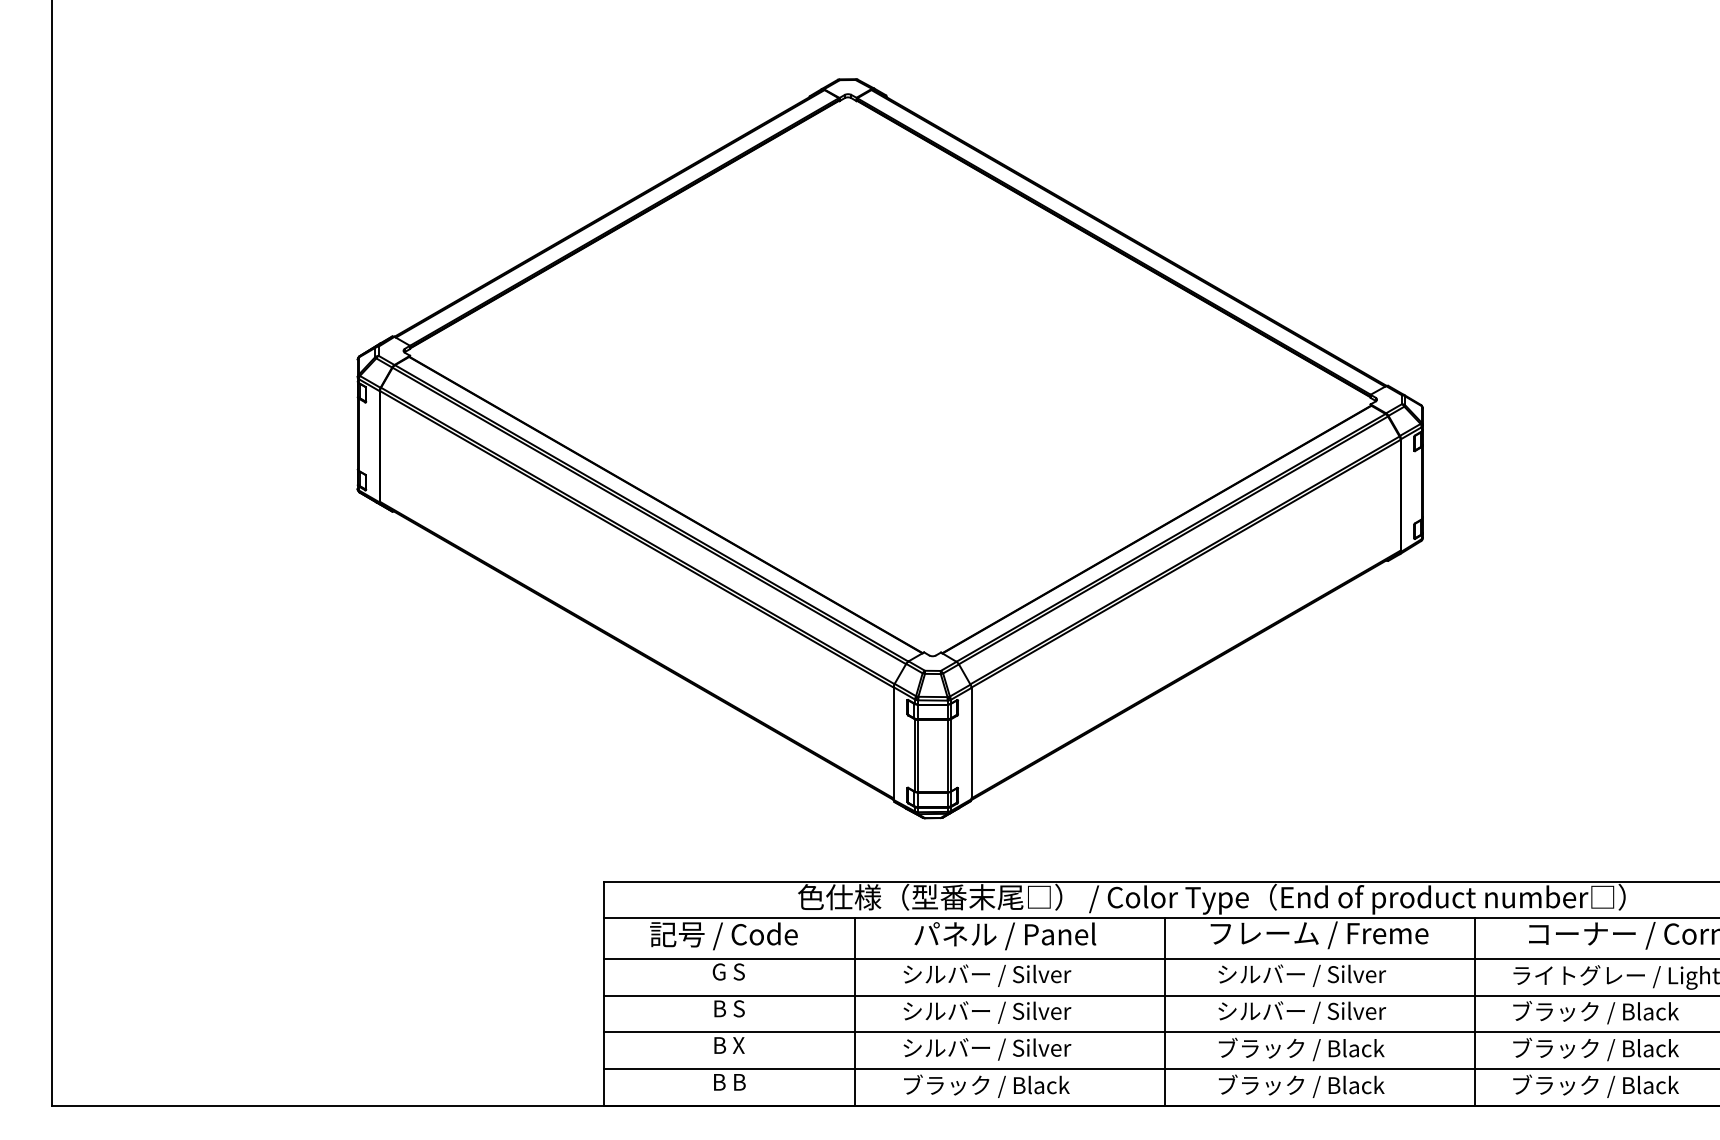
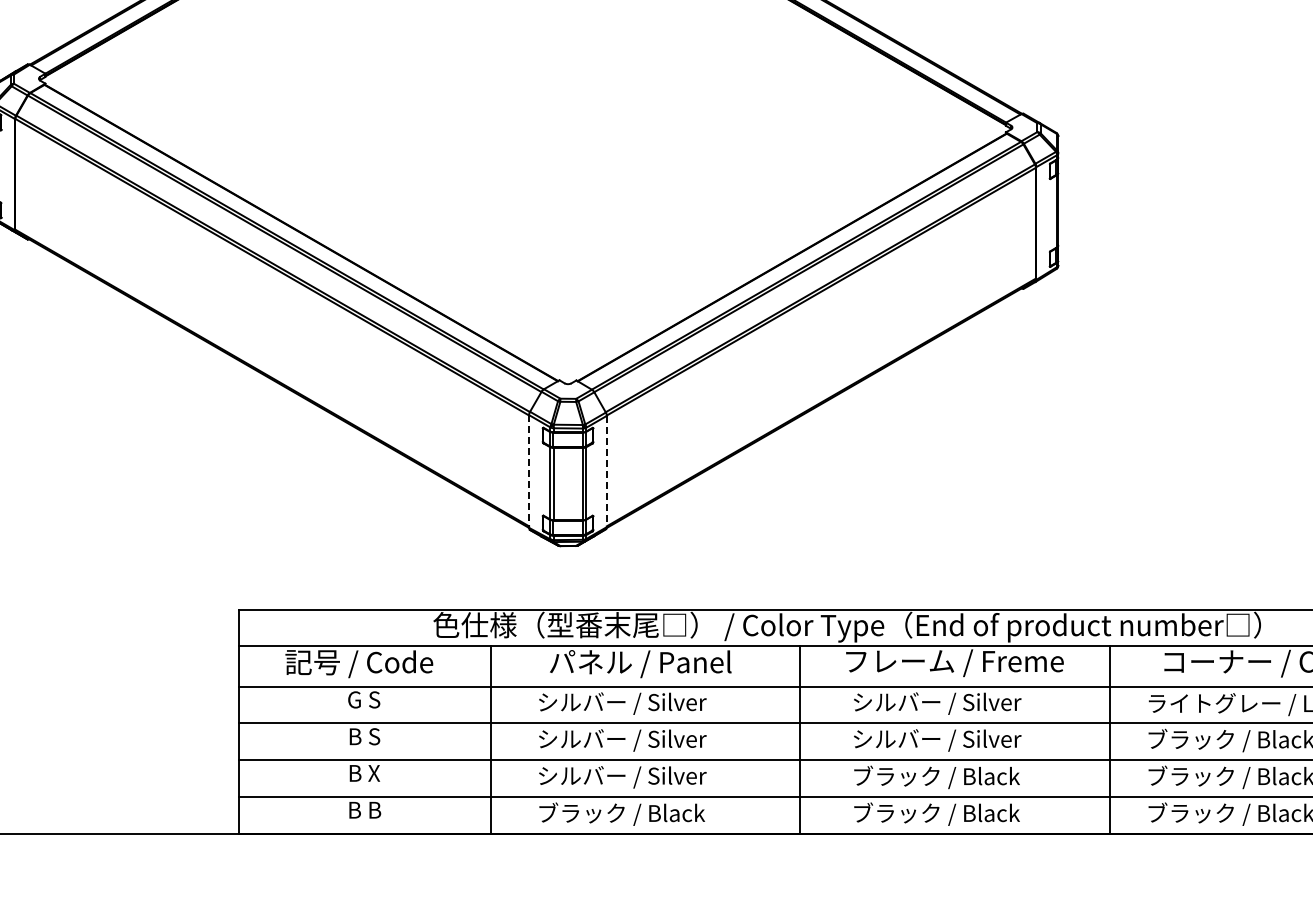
line: (971, 743) -> (606, 471), solid -> dashed
line: (893, 744) -> (528, 472), solid -> dashed

